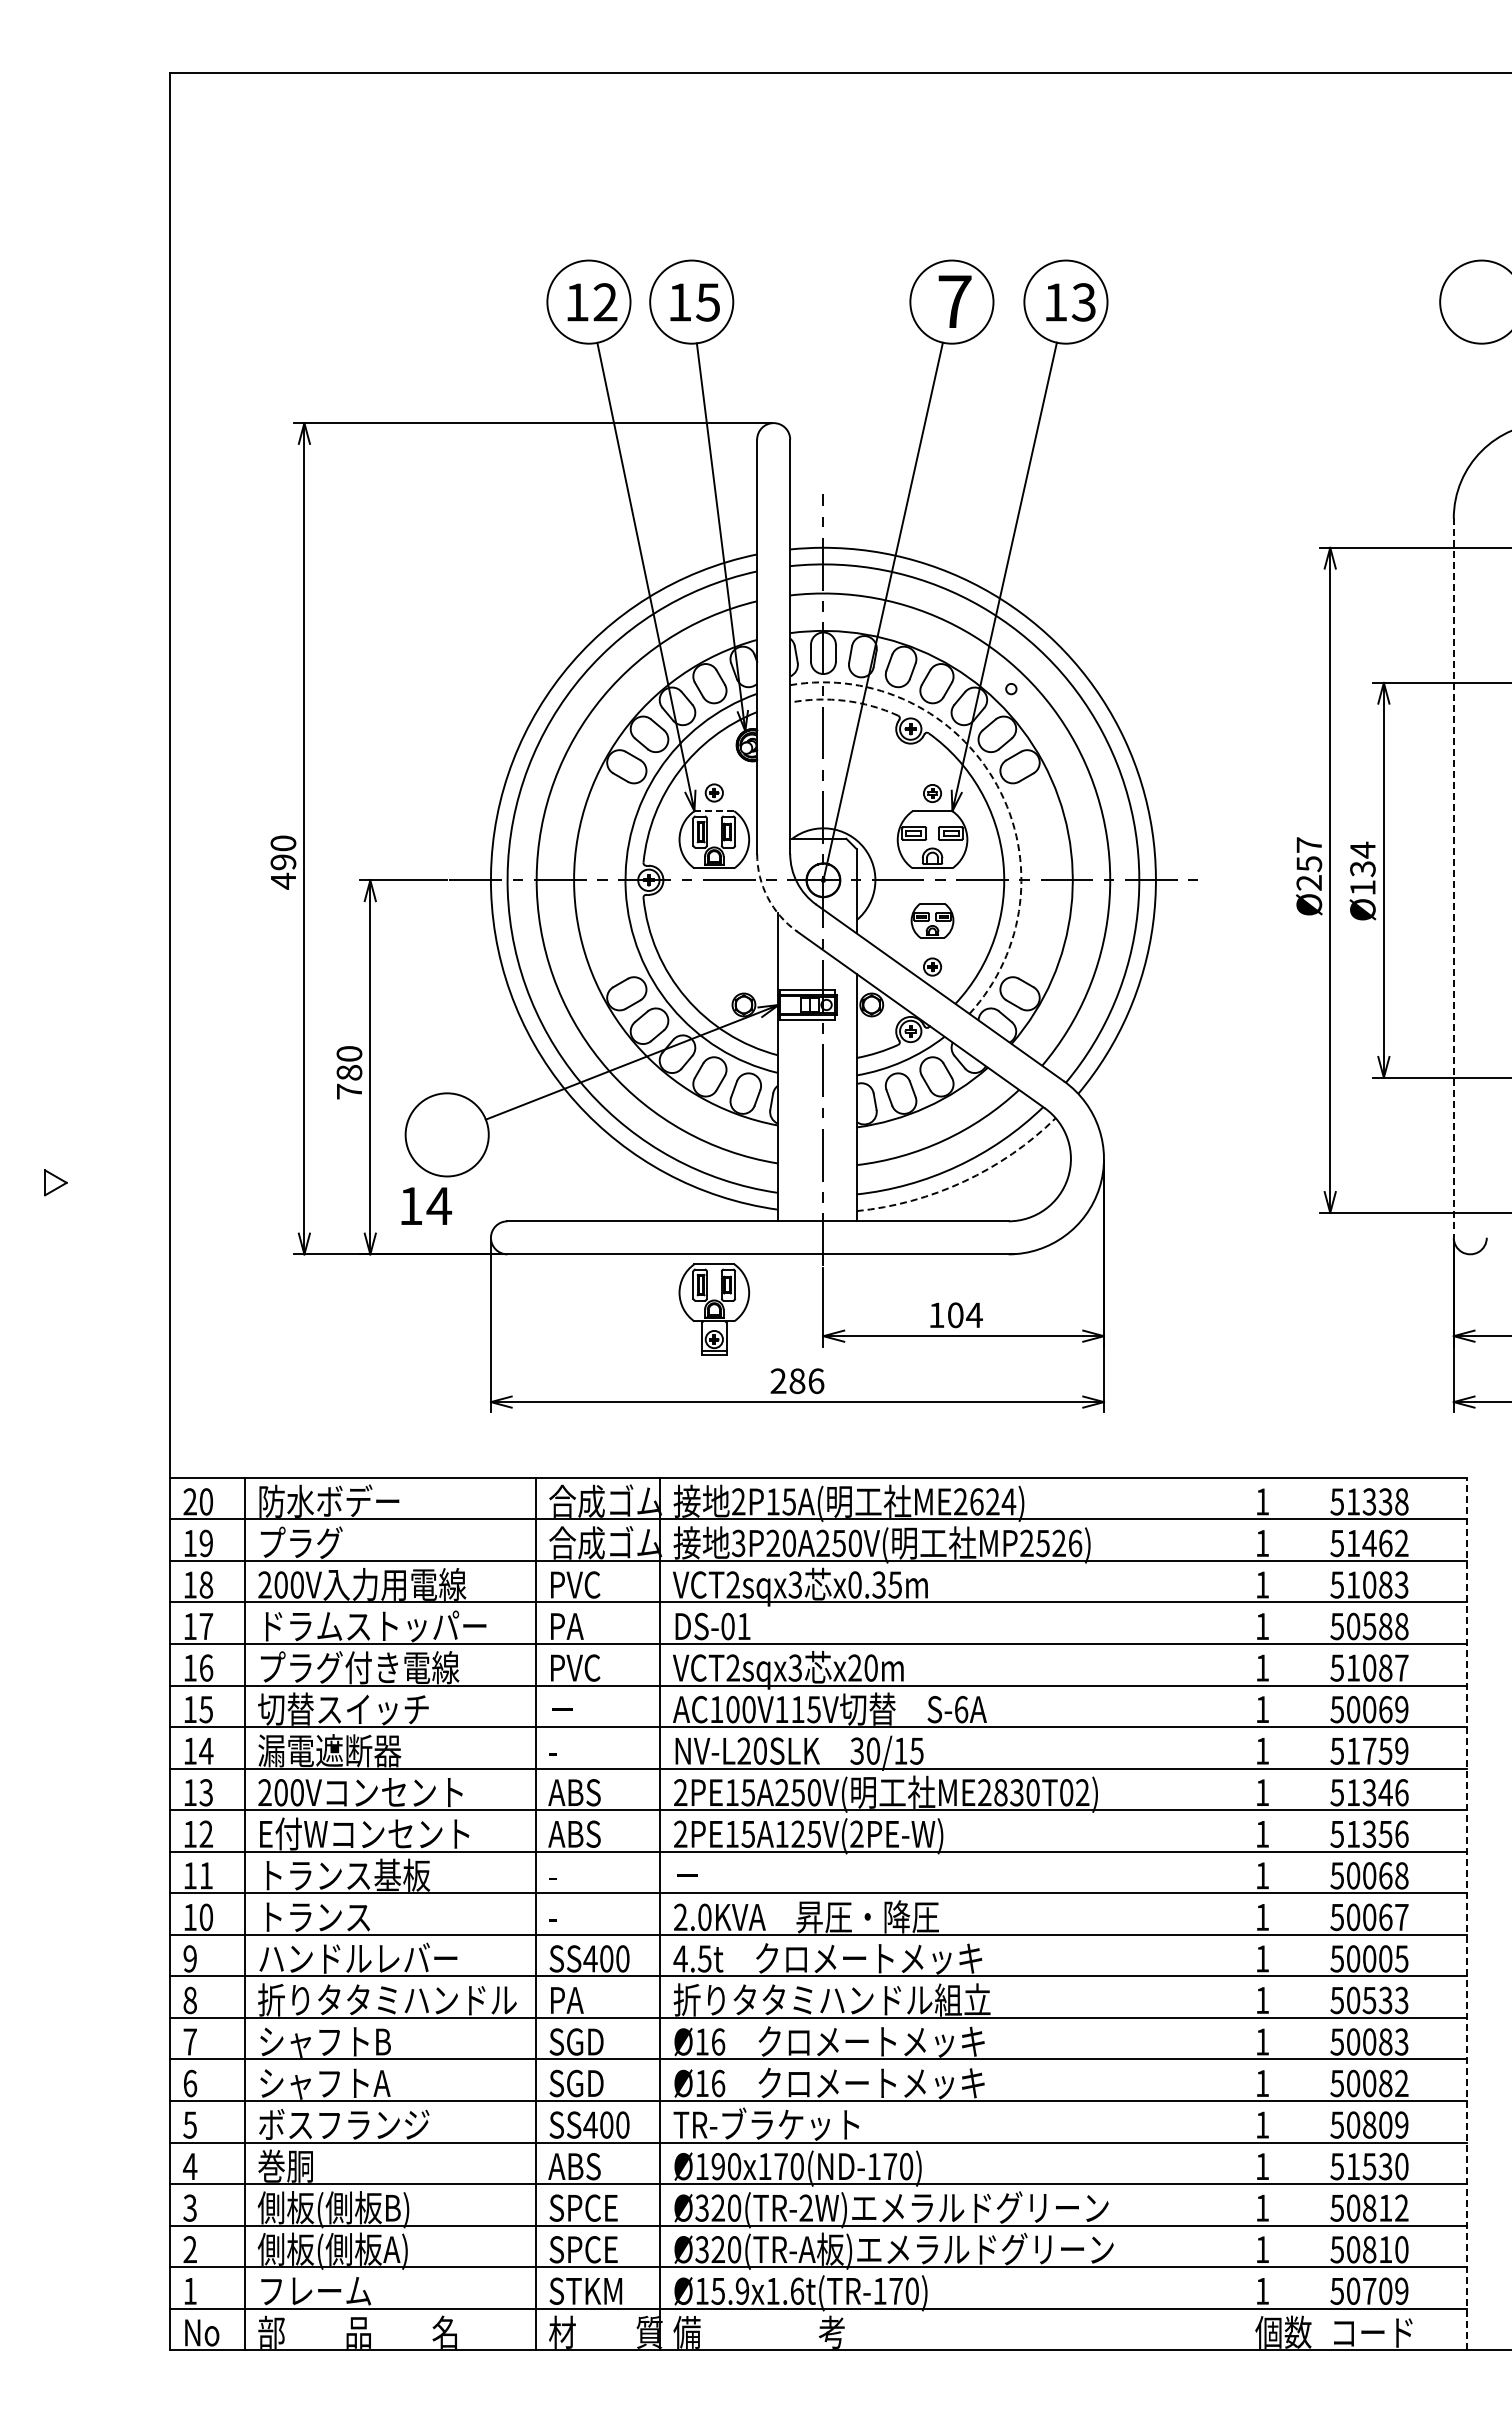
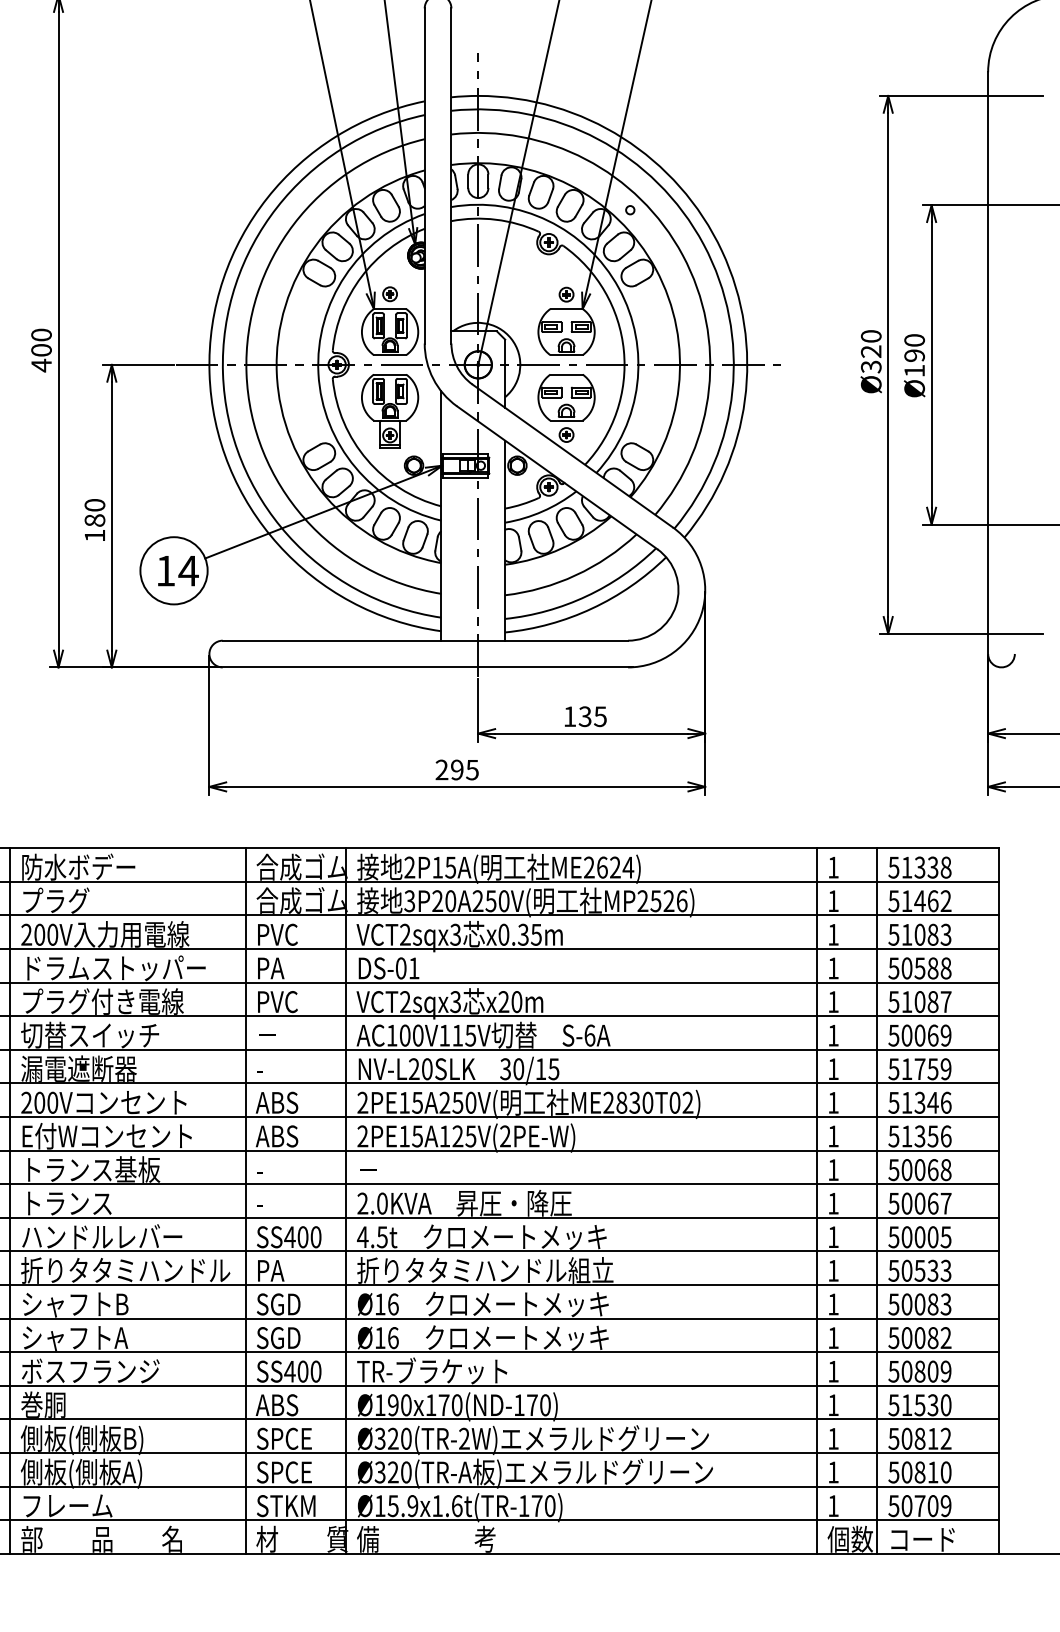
arc: (845, 700) -> (496, 219), dashed -> solid
arc: (997, 785) -> (619, 288), dashed -> solid
line: (714, 811) -> (390, 309), dashed -> solid
text: (1362, 859) -> (914, 348), Ø134 -> Ø190
text: (283, 862) -> (41, 350), 490 -> 400
text: (1309, 863) -> (871, 351), Ø257 -> Ø320
line: (1453, 878) -> (987, 363), dashed -> solid
arc: (767, 897) -> (433, 378), dashed -> solid
part: (932, 920) -> (566, 397), size x1.67
text: (349, 1091) -> (95, 535), 780 -> 180
arc: (964, 1181) -> (592, 608), dashed -> solid
text: (426, 1205) -> (178, 570), moved
part: (713, 1309) -> (389, 411), moved
text: (964, 1315) -> (592, 716), 104 -> 135
text: (806, 1381) -> (464, 770), 286 -> 295
line: (1242, 1913) -> (817, 1200), added
line: (1316, 1913) -> (877, 1200), added
line: (1466, 1913) -> (998, 1200), dashed -> solid

